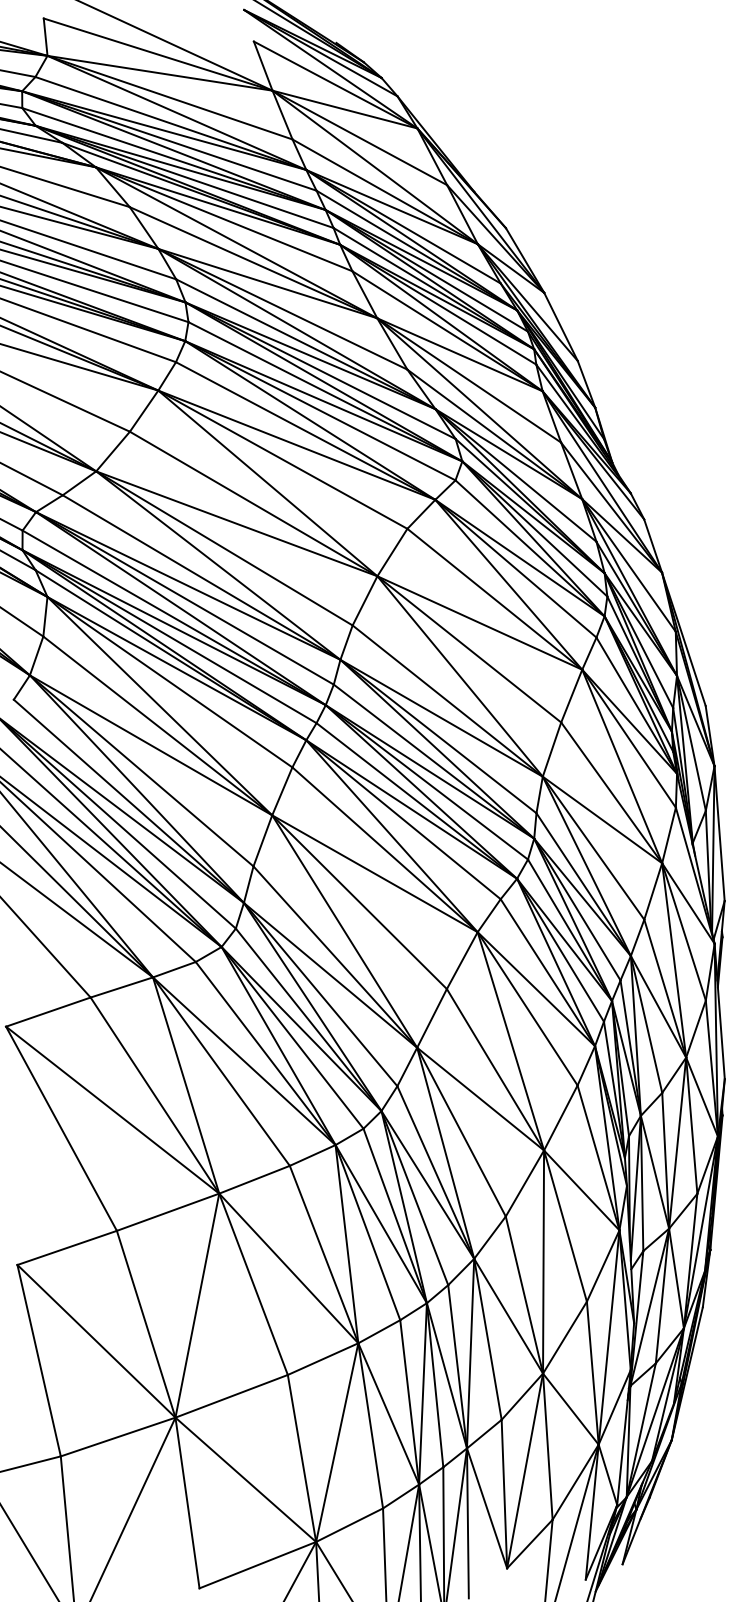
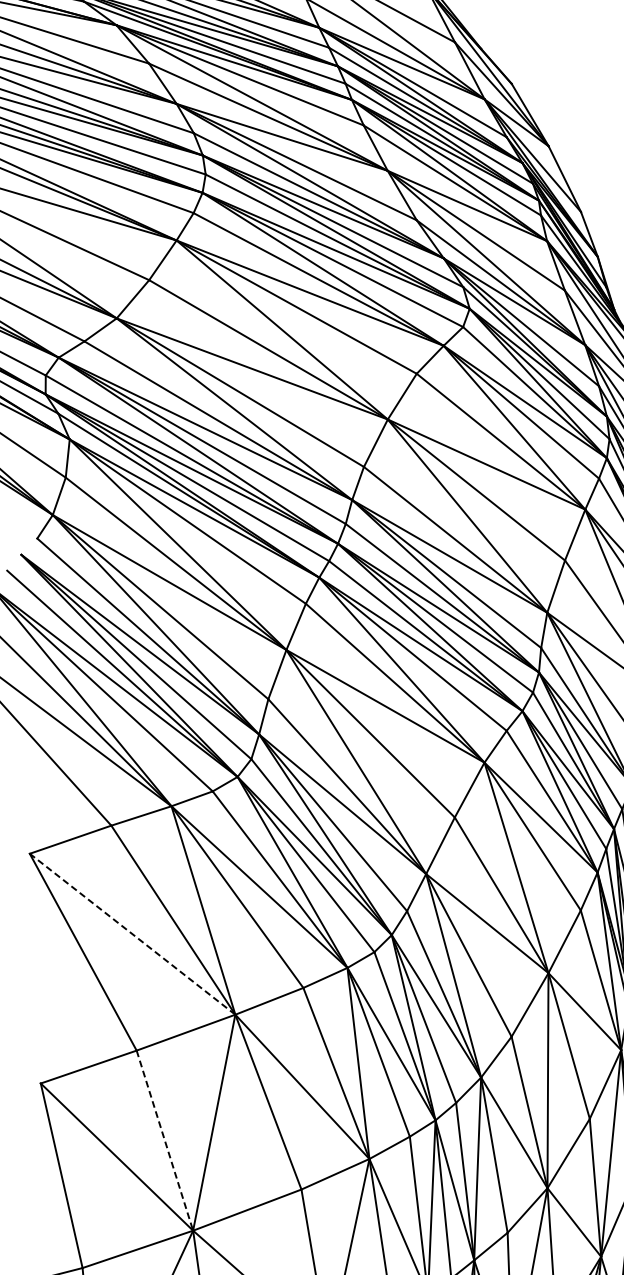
line: (112, 1109) -> (132, 933), solid -> dashed
line: (146, 1324) -> (165, 1140), solid -> dashed

